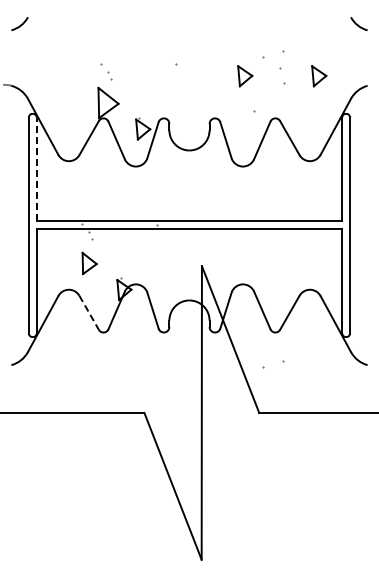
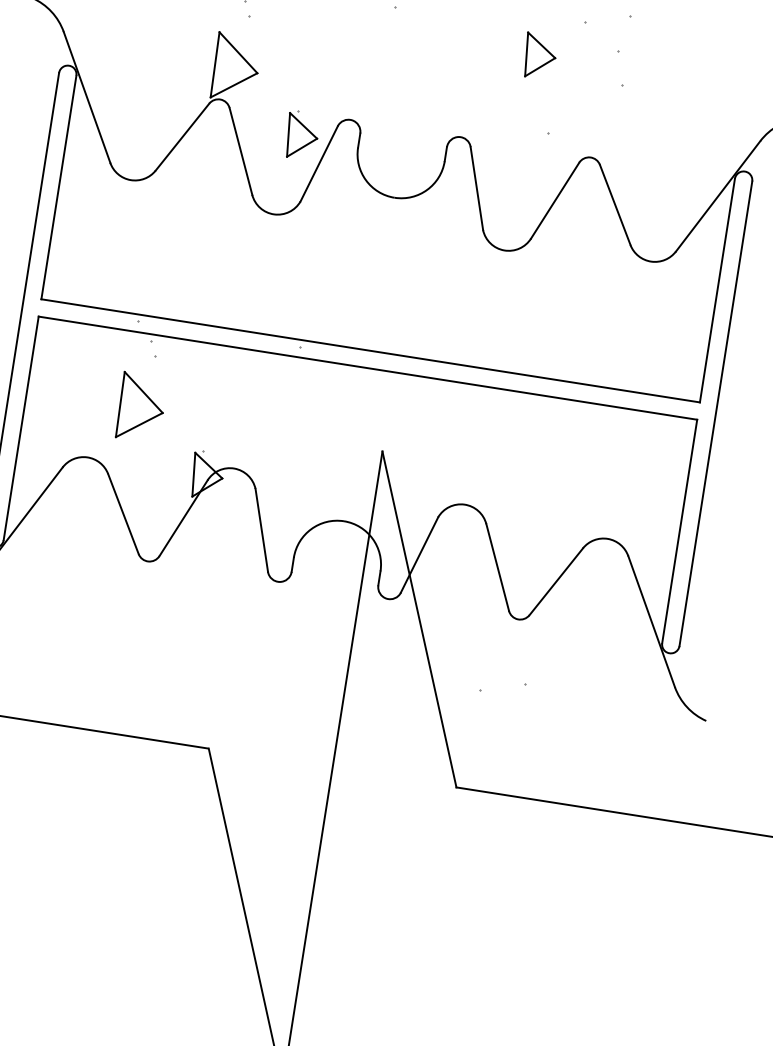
part: (319, 76) -> (700, 82), removed
line: (36, 169) -> (58, 187), dashed -> solid
part: (89, 263) -> (140, 407), size x1.43
line: (89, 312) -> (124, 513), dashed -> solid

